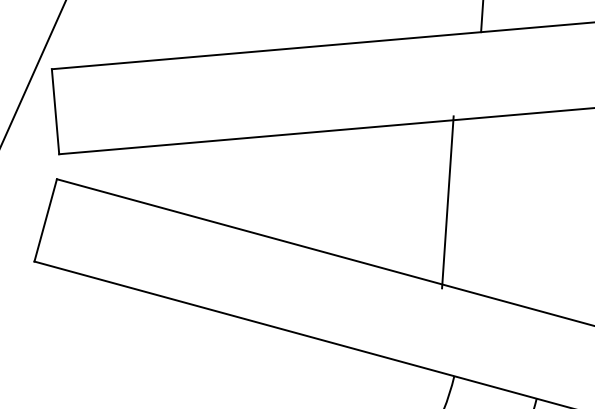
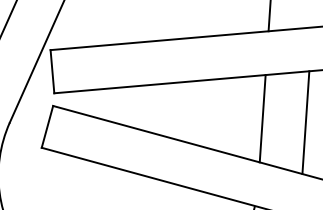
line: (447, 201) -> (262, 118), moved
line: (553, 211) -> (305, 122), added

